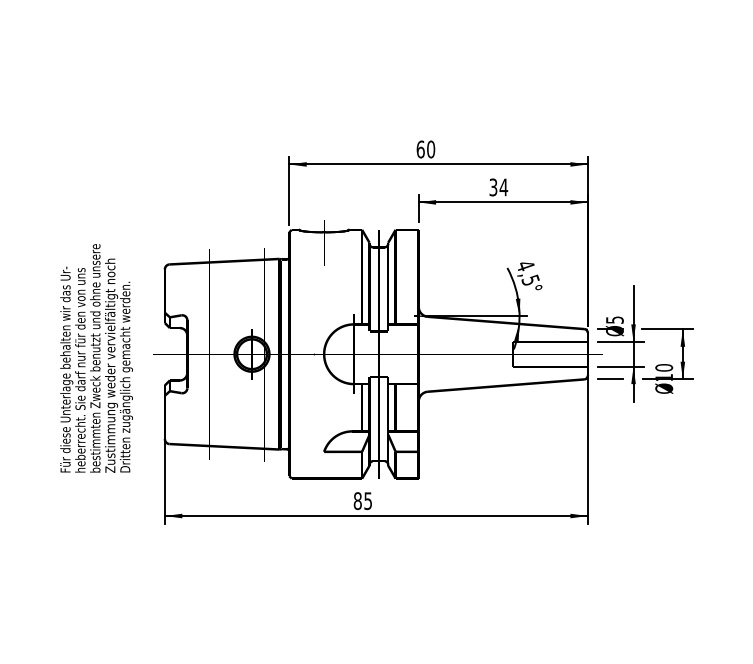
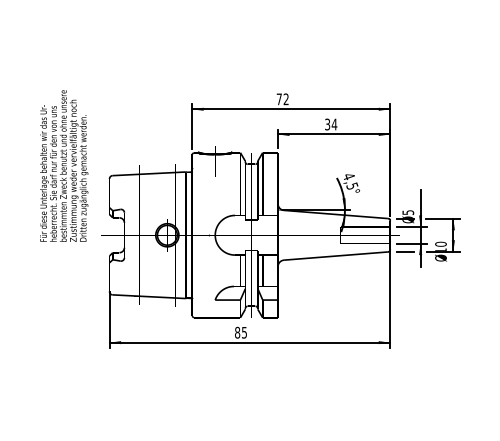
text: (425, 149) -> (282, 99), 60 -> 72
text: (97, 357) -> (64, 165), moved

